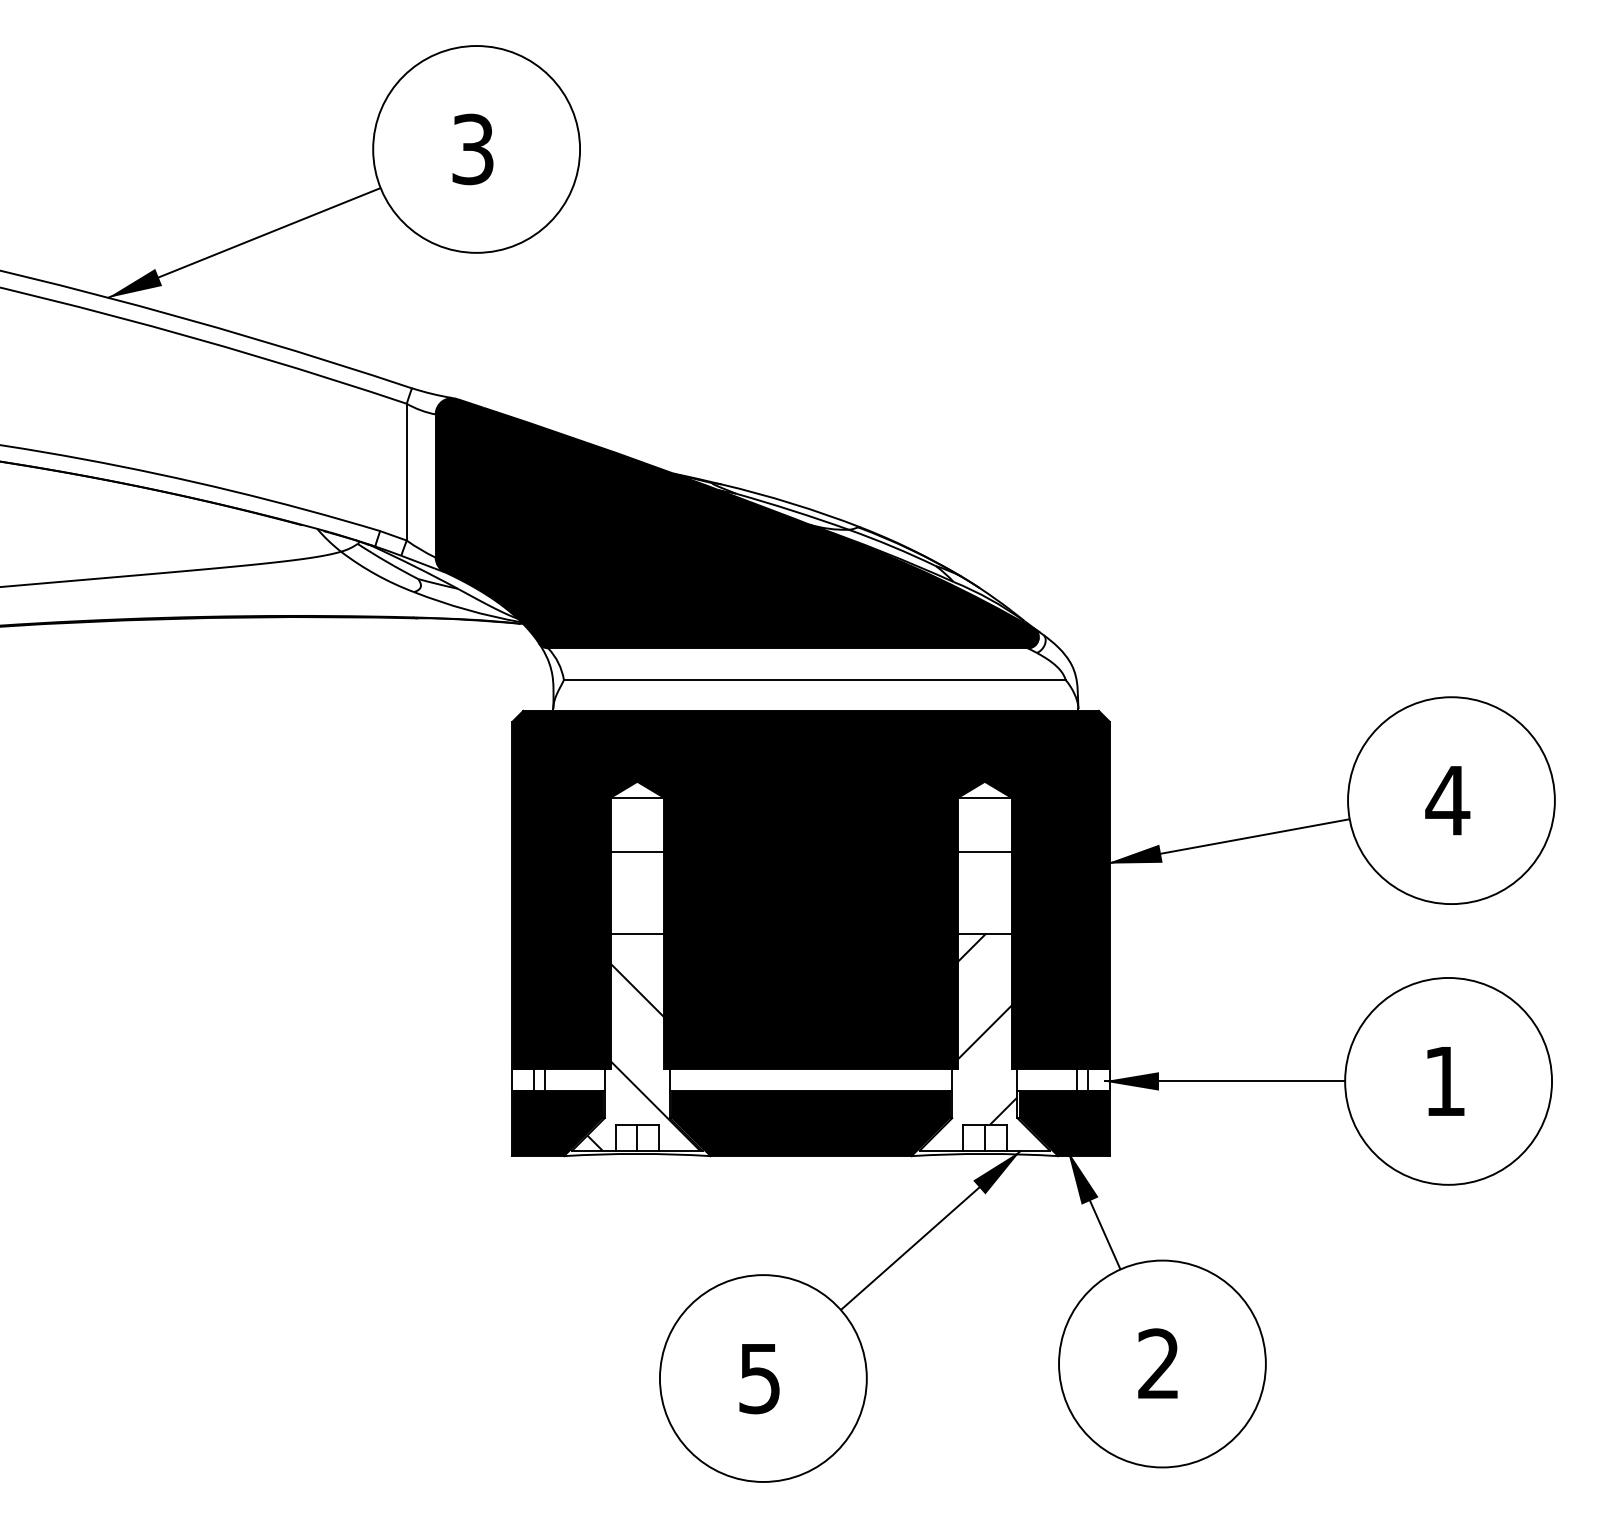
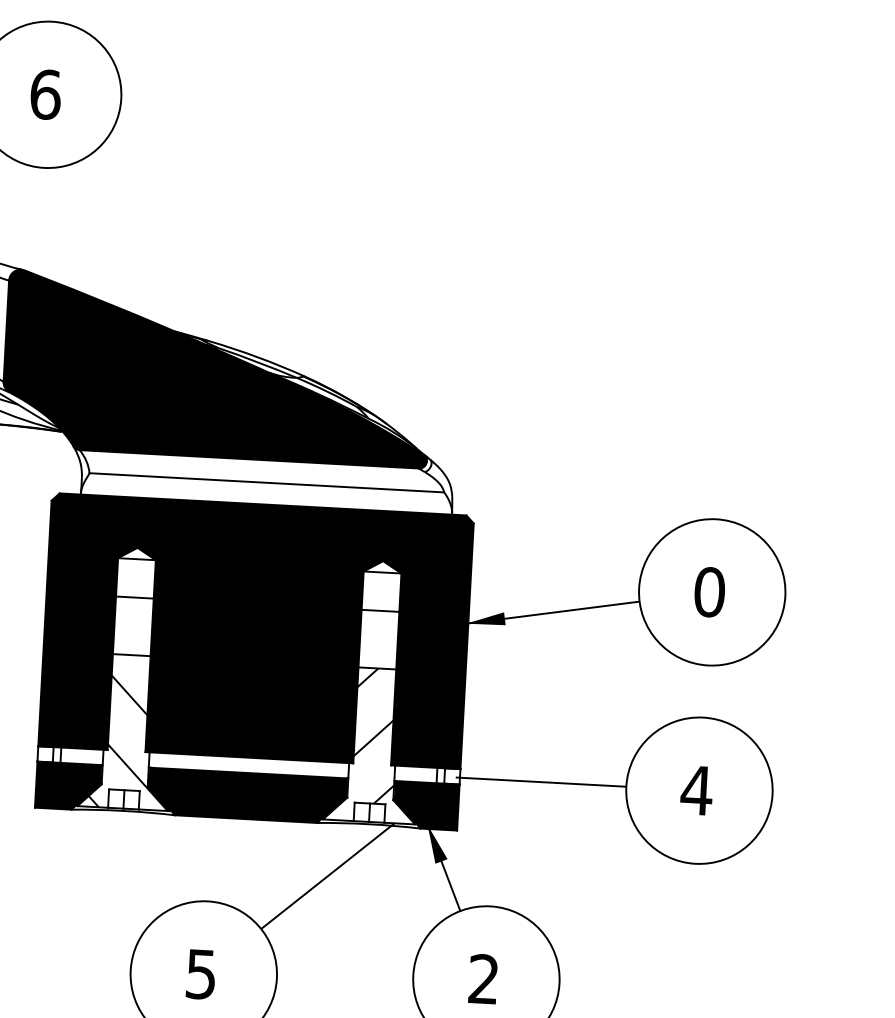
text: (473, 149) -> (45, 94), 3 -> 6
text: (1447, 800) -> (709, 592), 4 -> 0
fill: (1130, 1081) -> (474, 778), removed
text: (1444, 1081) -> (696, 790), 1 -> 4
fill: (996, 1172) -> (376, 837), removed

